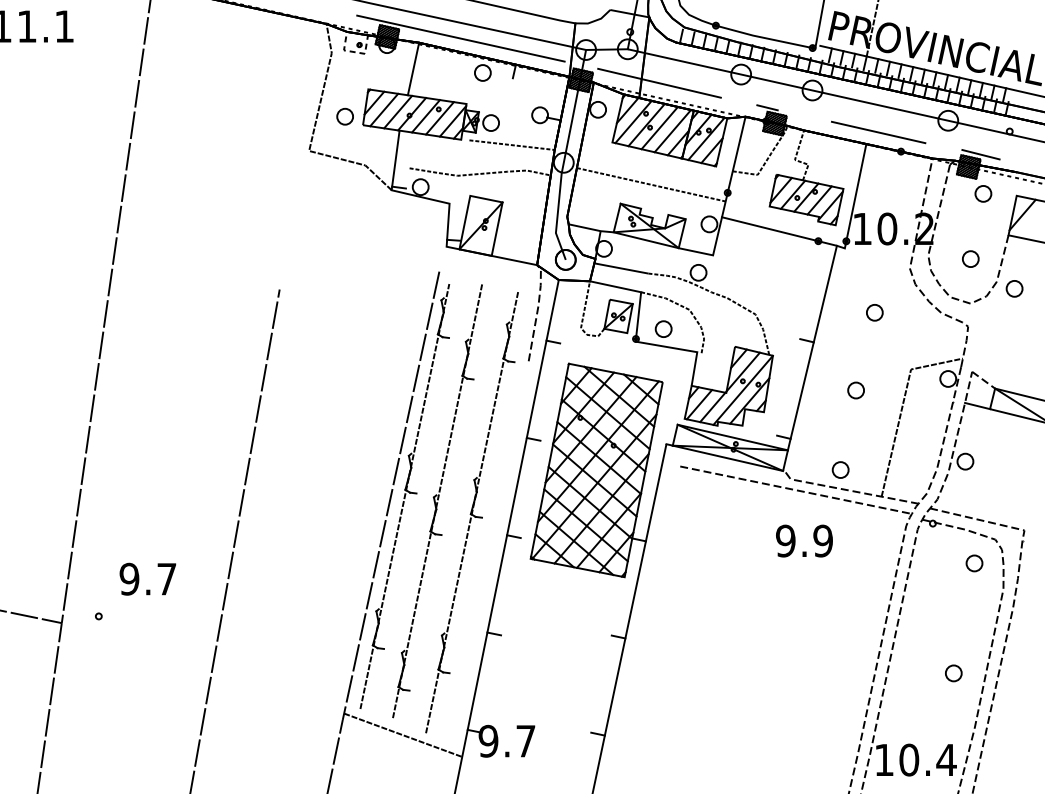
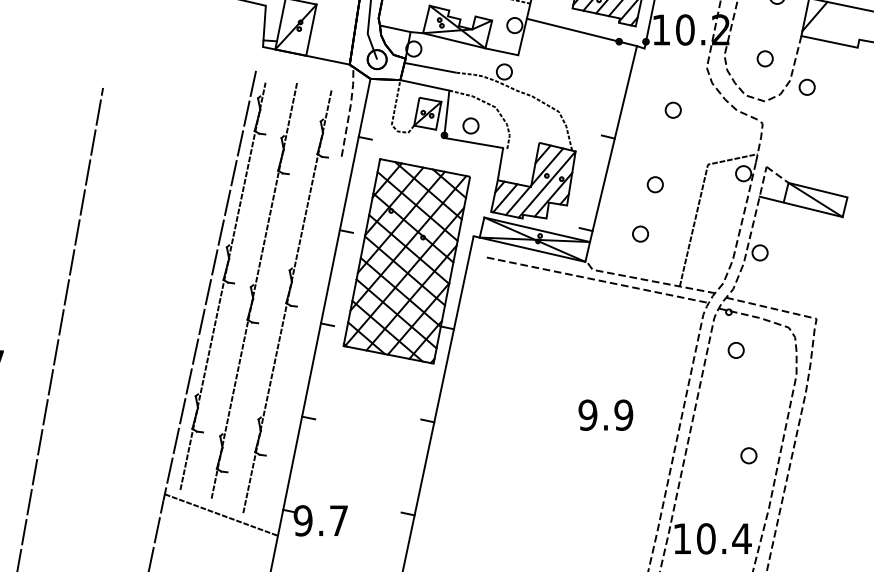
part: (840, 469) -> (640, 233), moved
text: (804, 540) -> (605, 414), moved
part: (974, 563) -> (736, 350), moved

